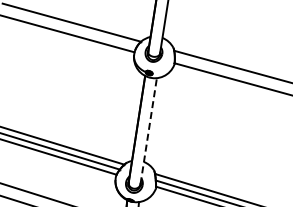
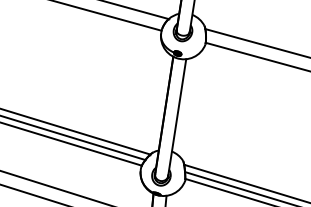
line: (148, 131) -> (176, 118), dashed -> solid

